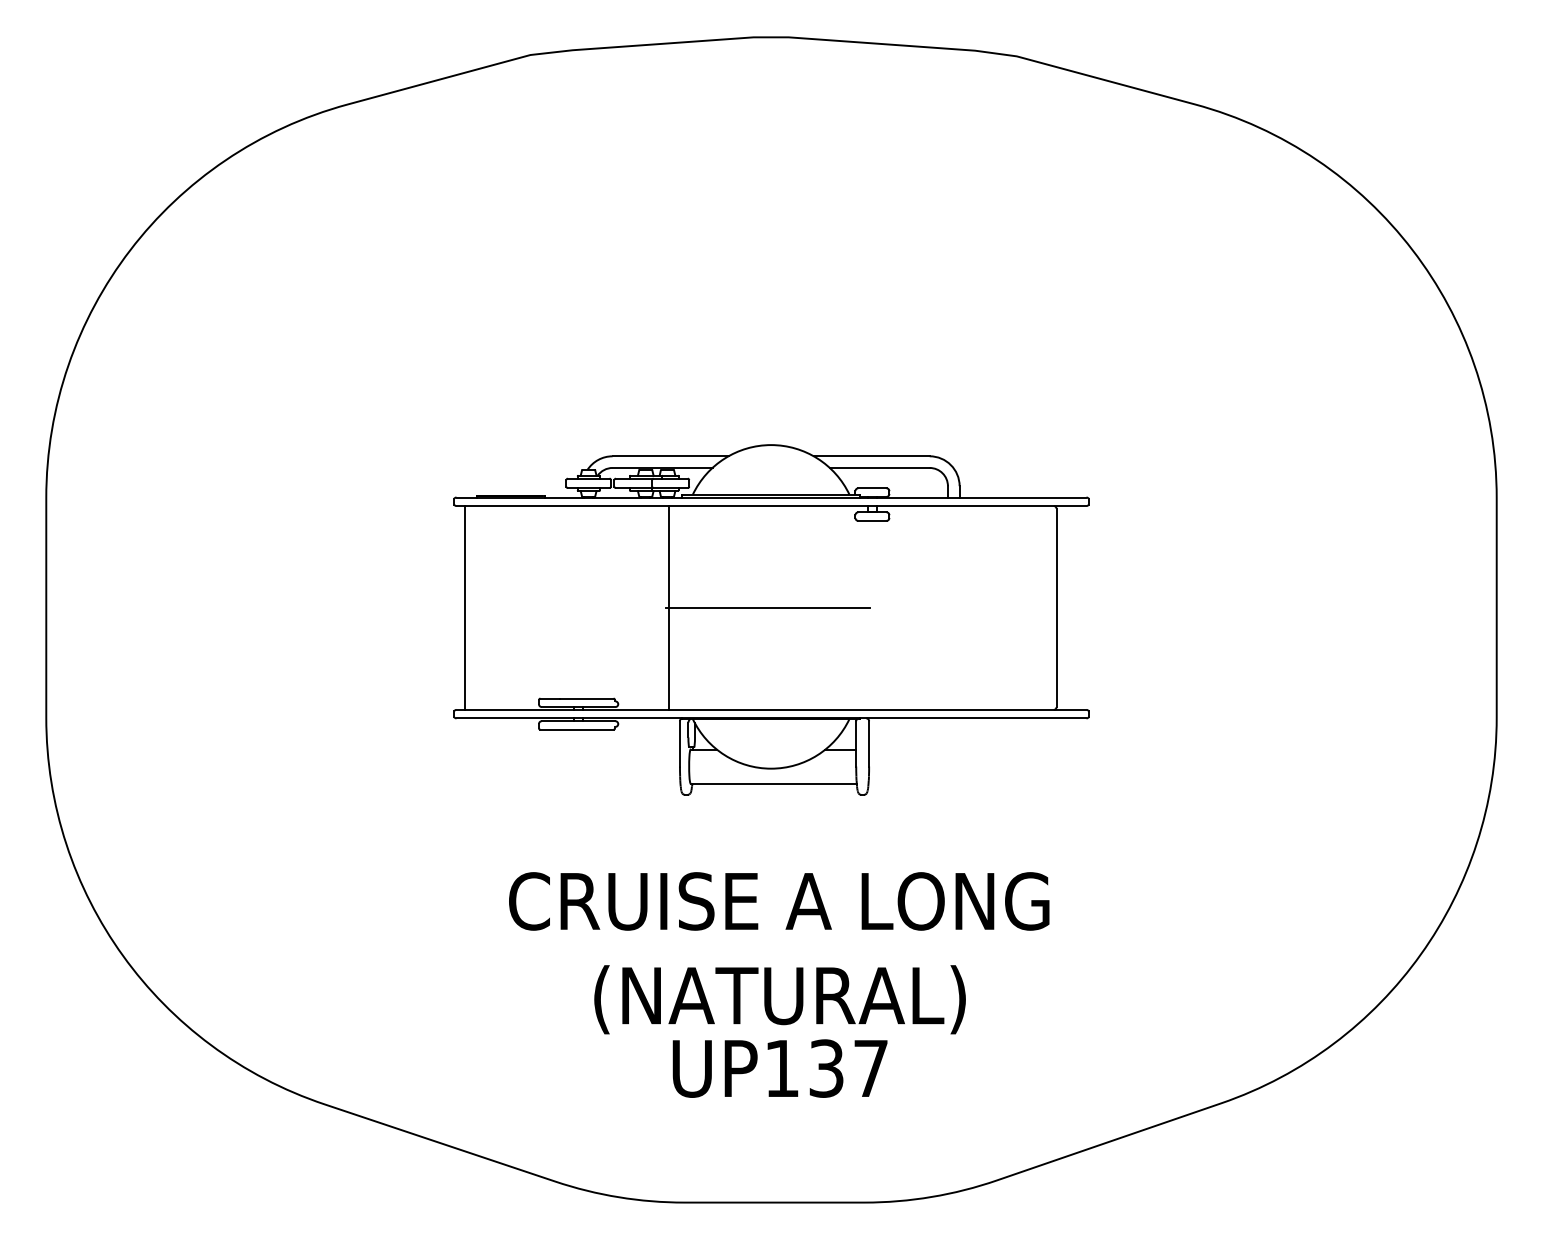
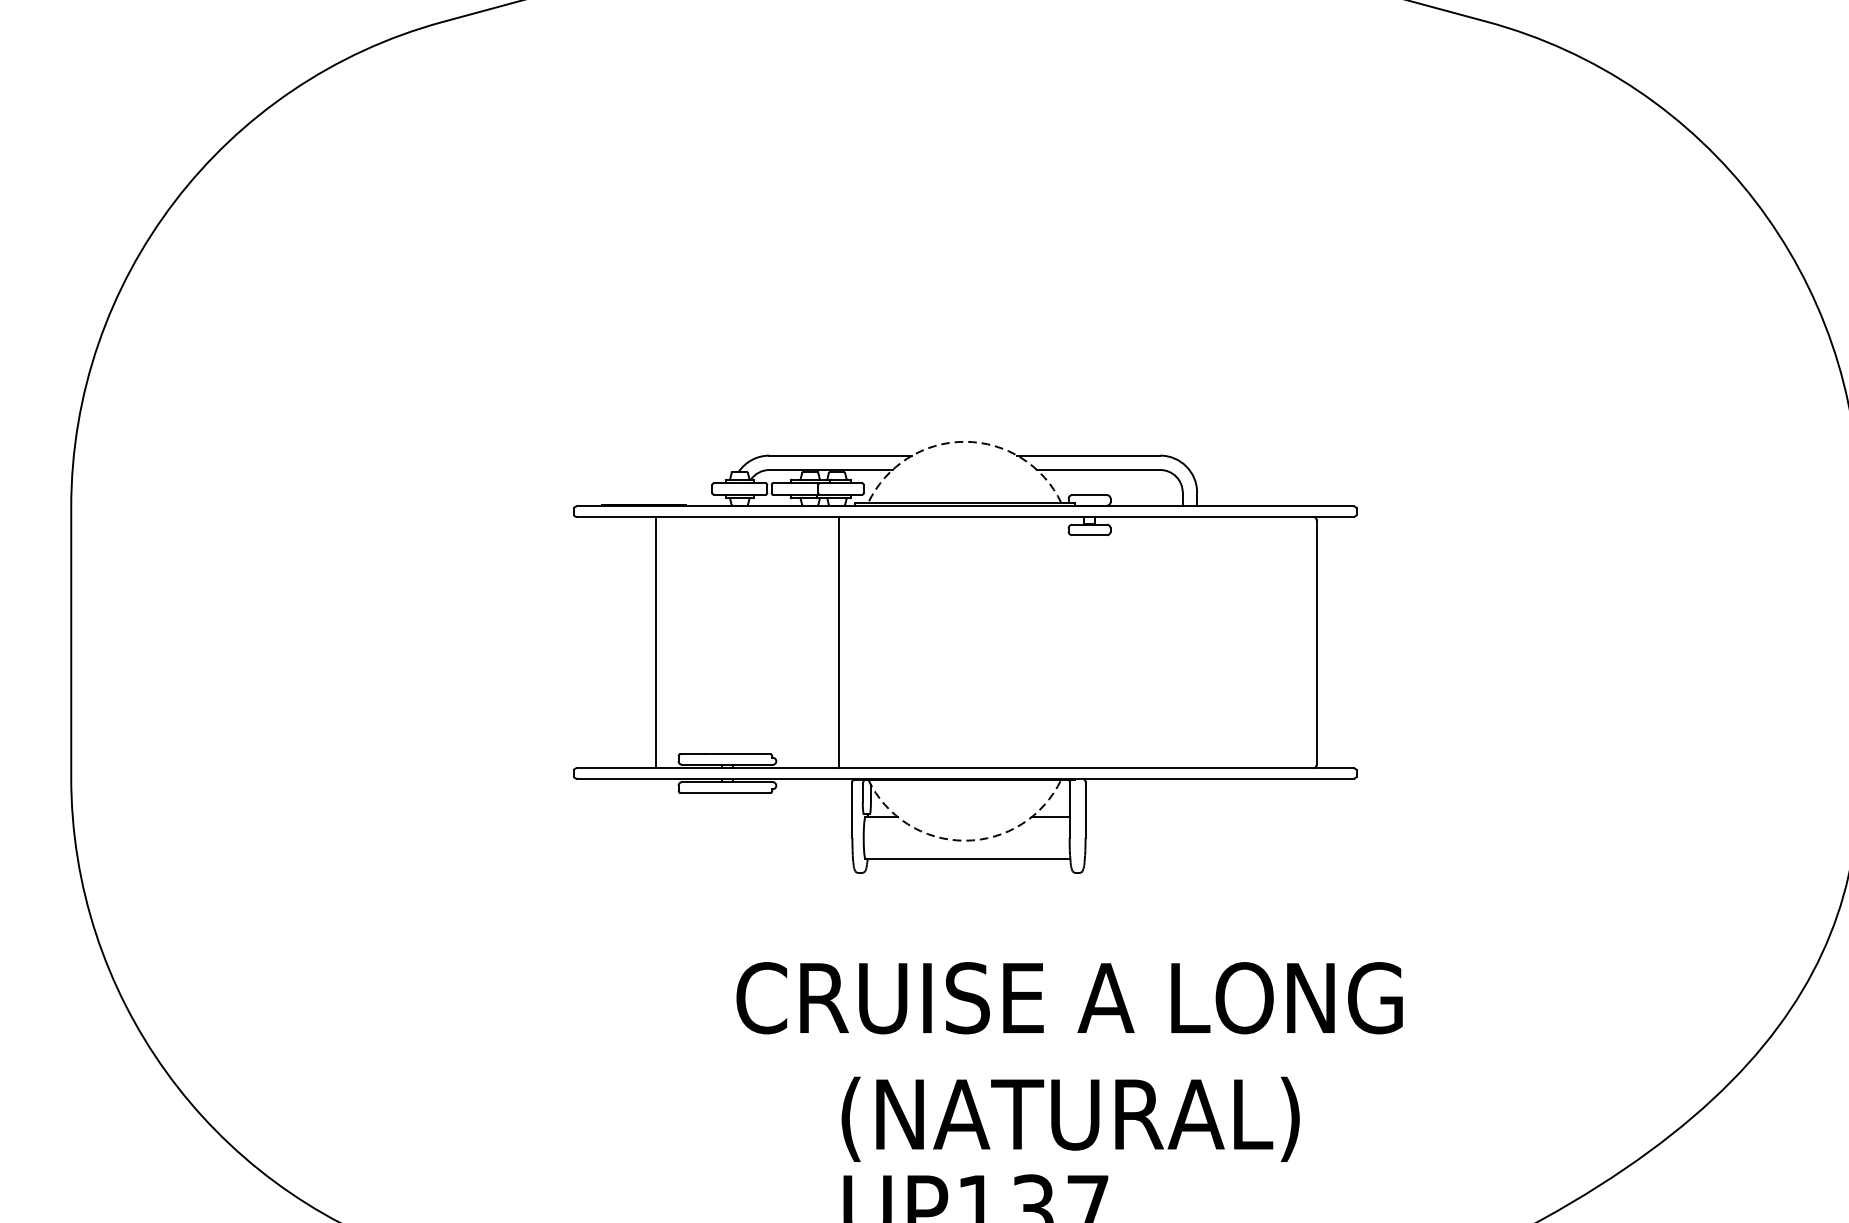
arc: (771, 445) -> (965, 442), solid -> dashed
line: (465, 607) -> (655, 642), moved
line: (768, 607) -> (961, 642), removed
arc: (771, 768) -> (965, 840), solid -> dashed
text: (779, 953) -> (1069, 1062), moved

